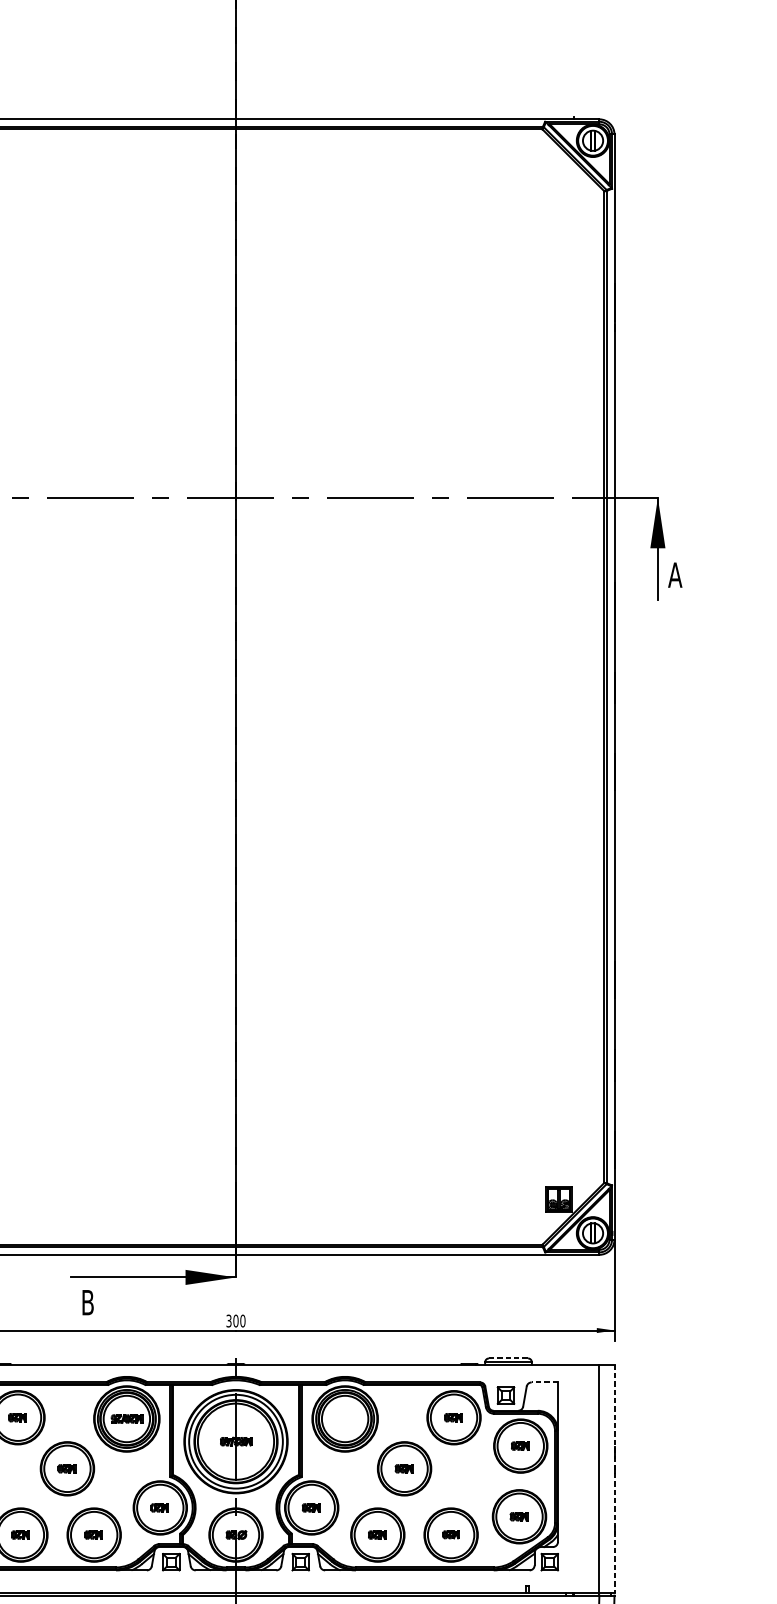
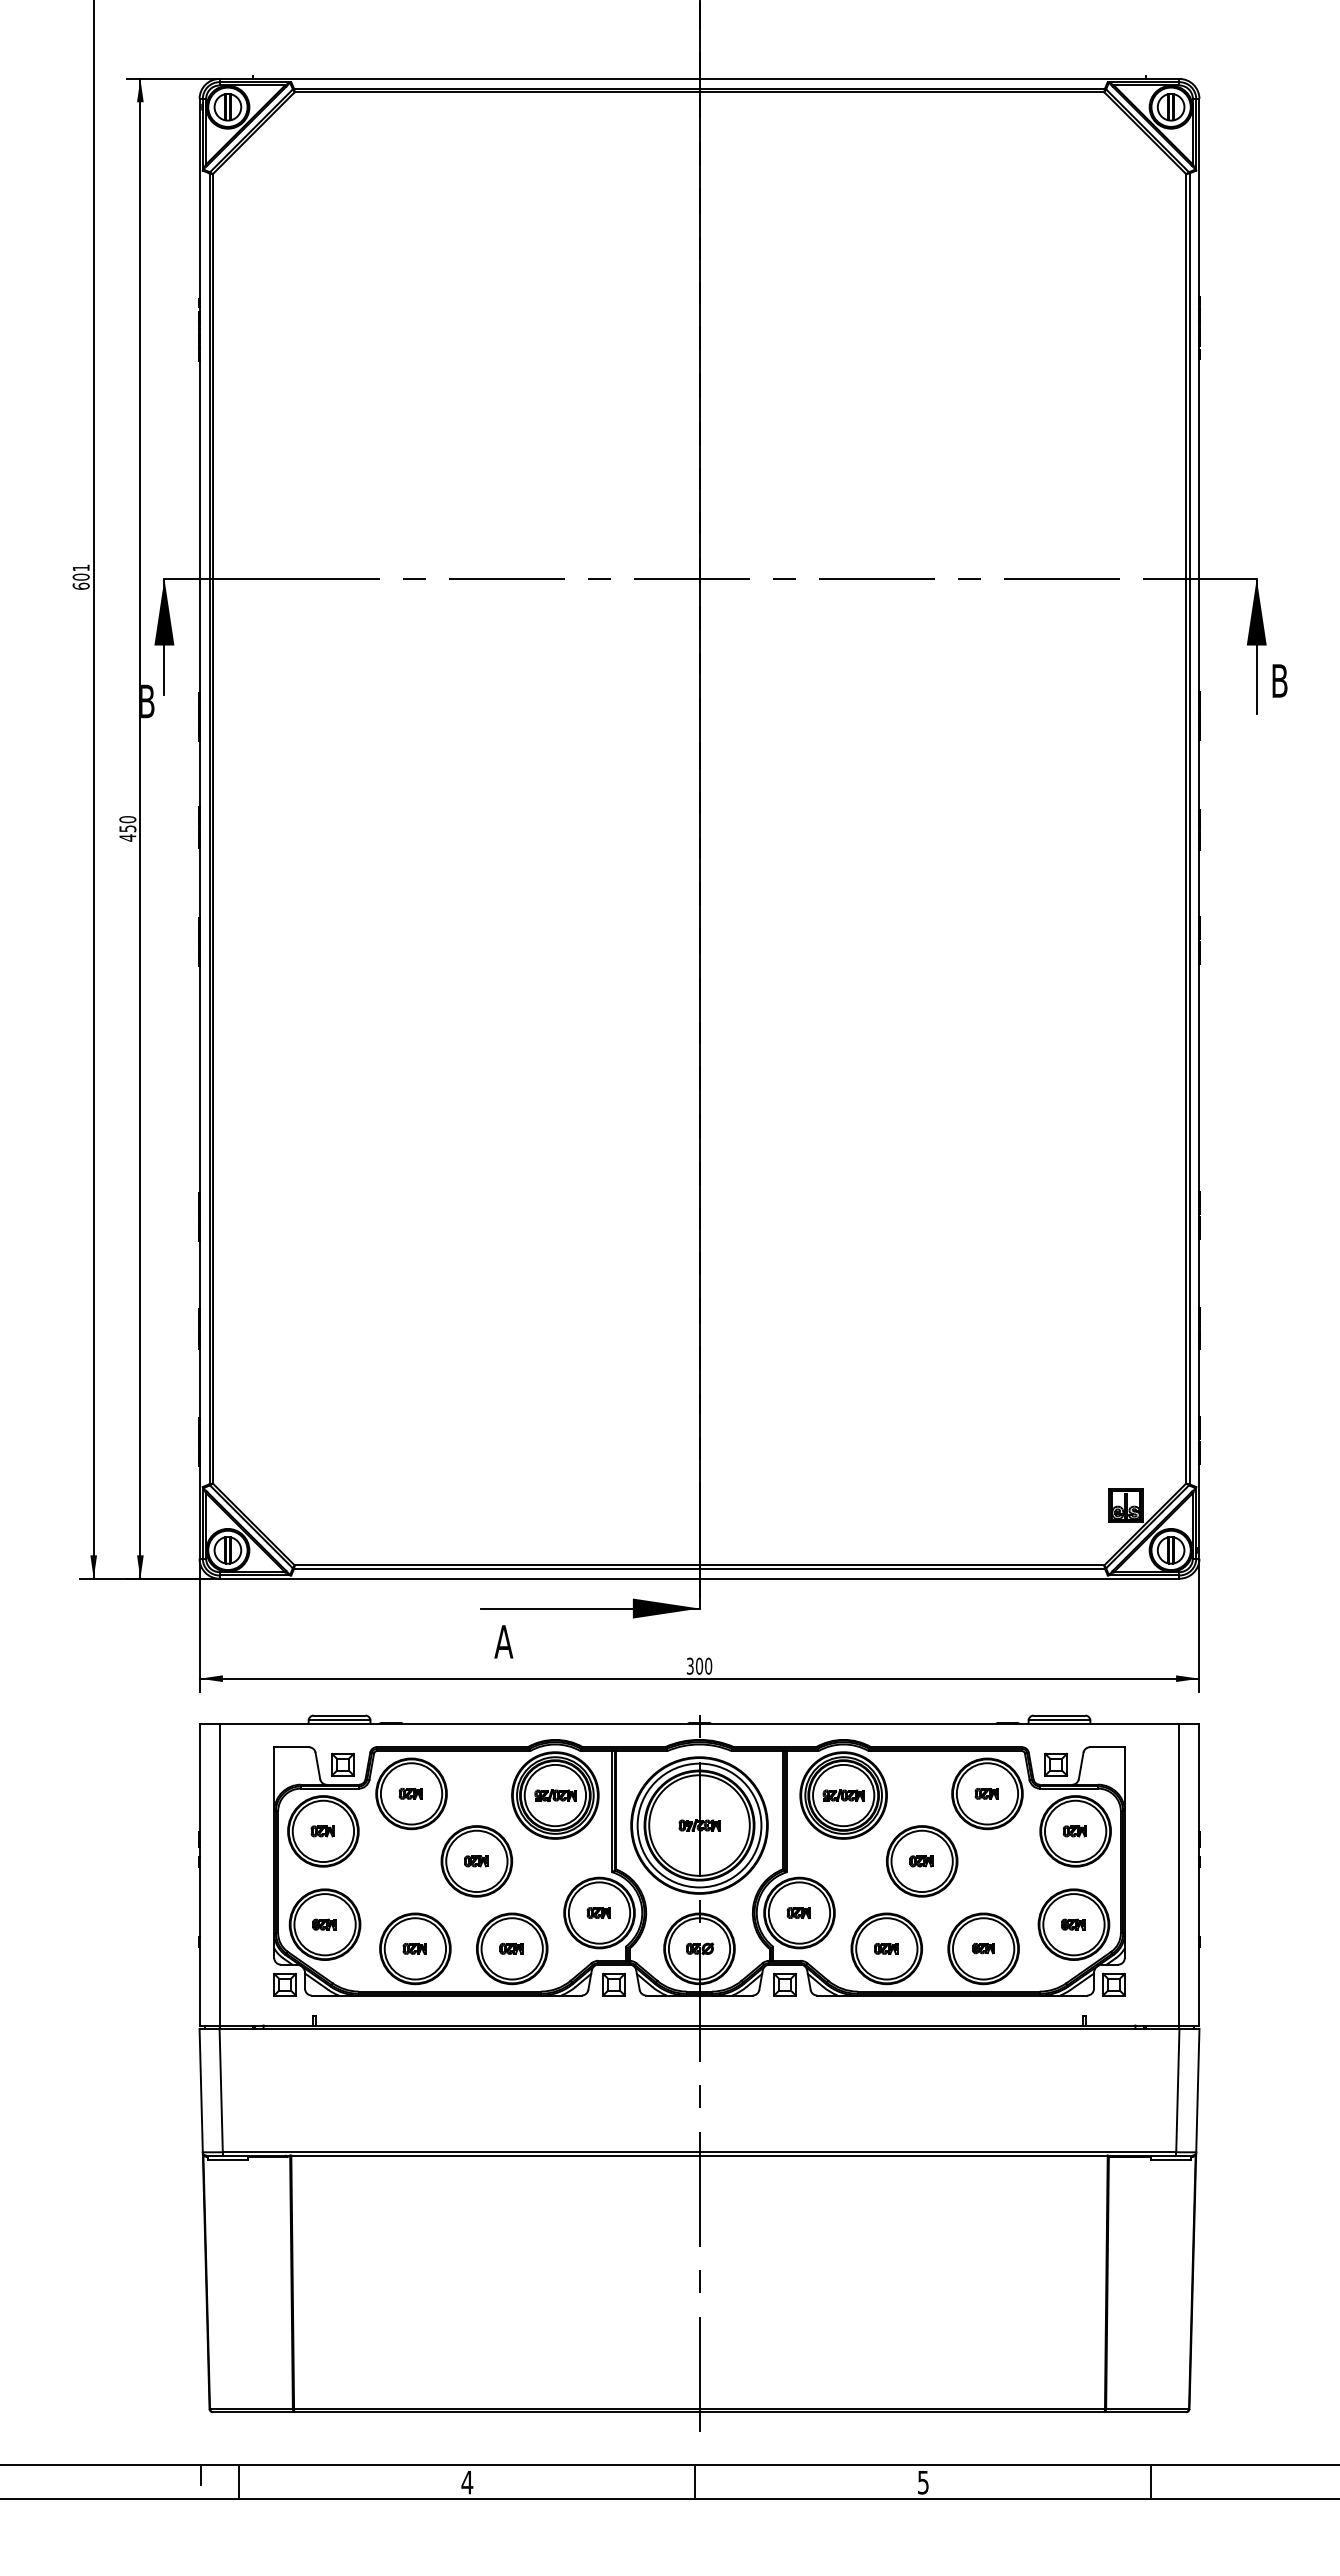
text: (675, 574) -> (1279, 680), A -> B
text: (87, 1302) -> (503, 1641), B -> A
line: (508, 1358) -> (1059, 1715), dashed -> solid
line: (544, 1382) -> (1106, 1747), dashed -> solid
part: (345, 1418) -> (843, 1795), added
line: (614, 1478) -> (1199, 1874), dashed -> solid

